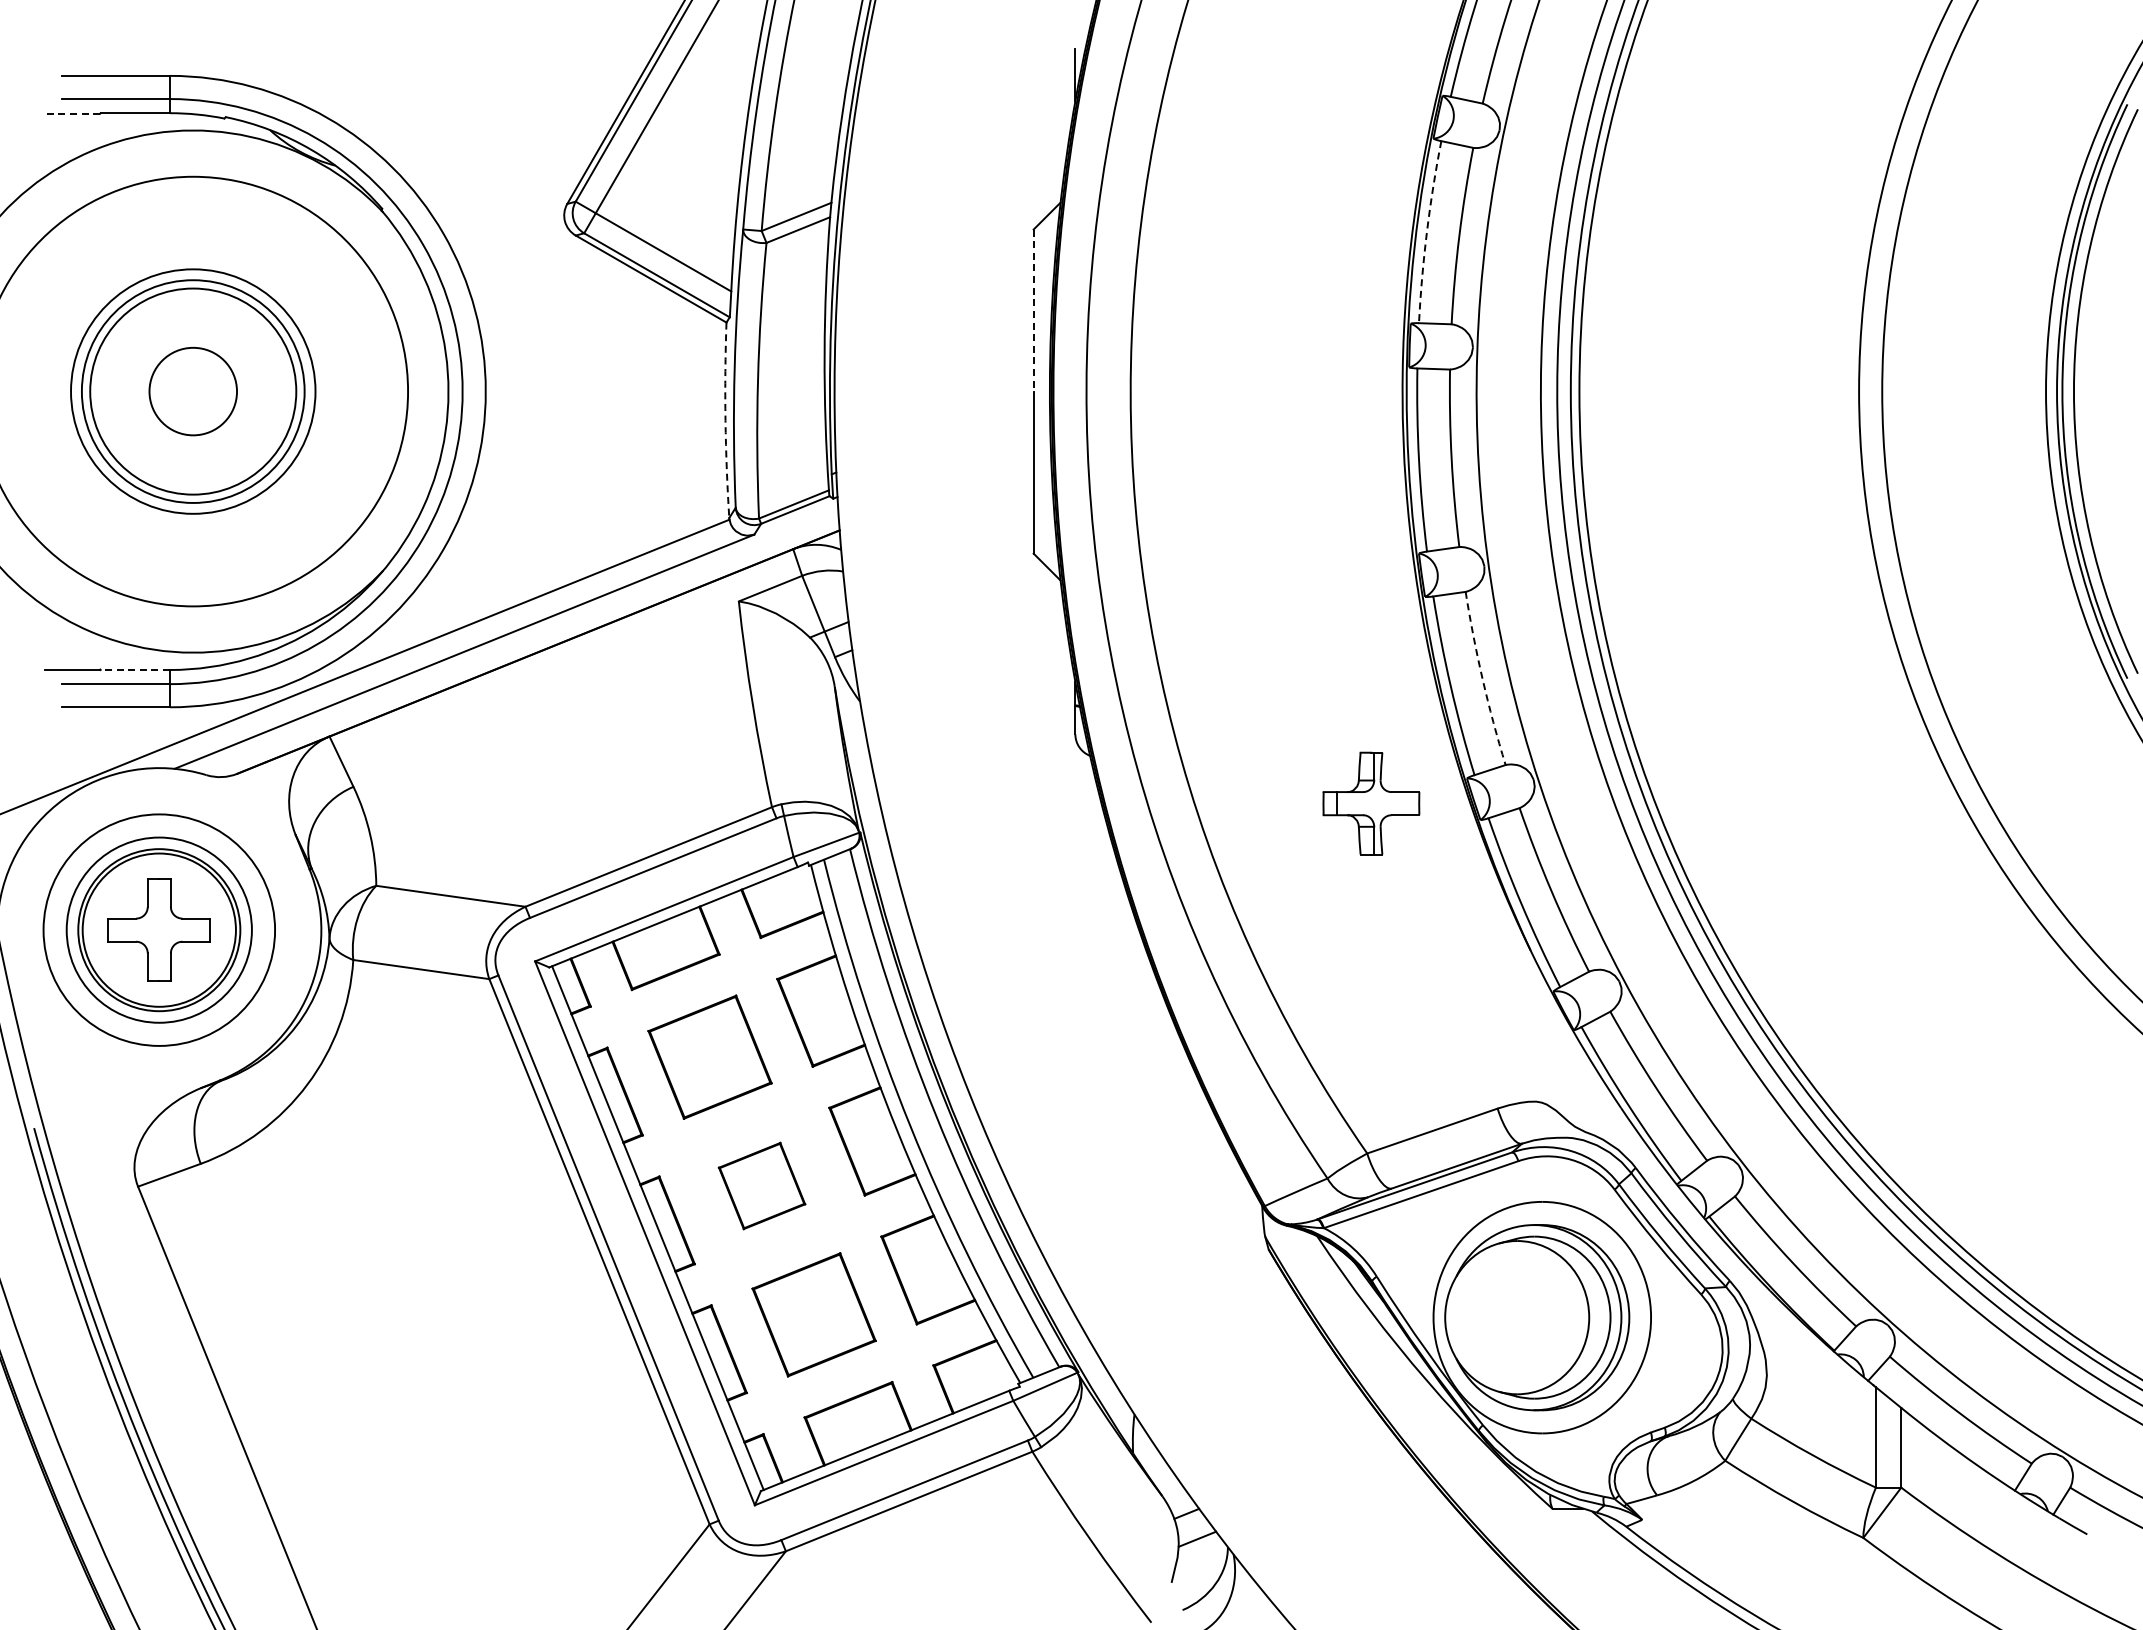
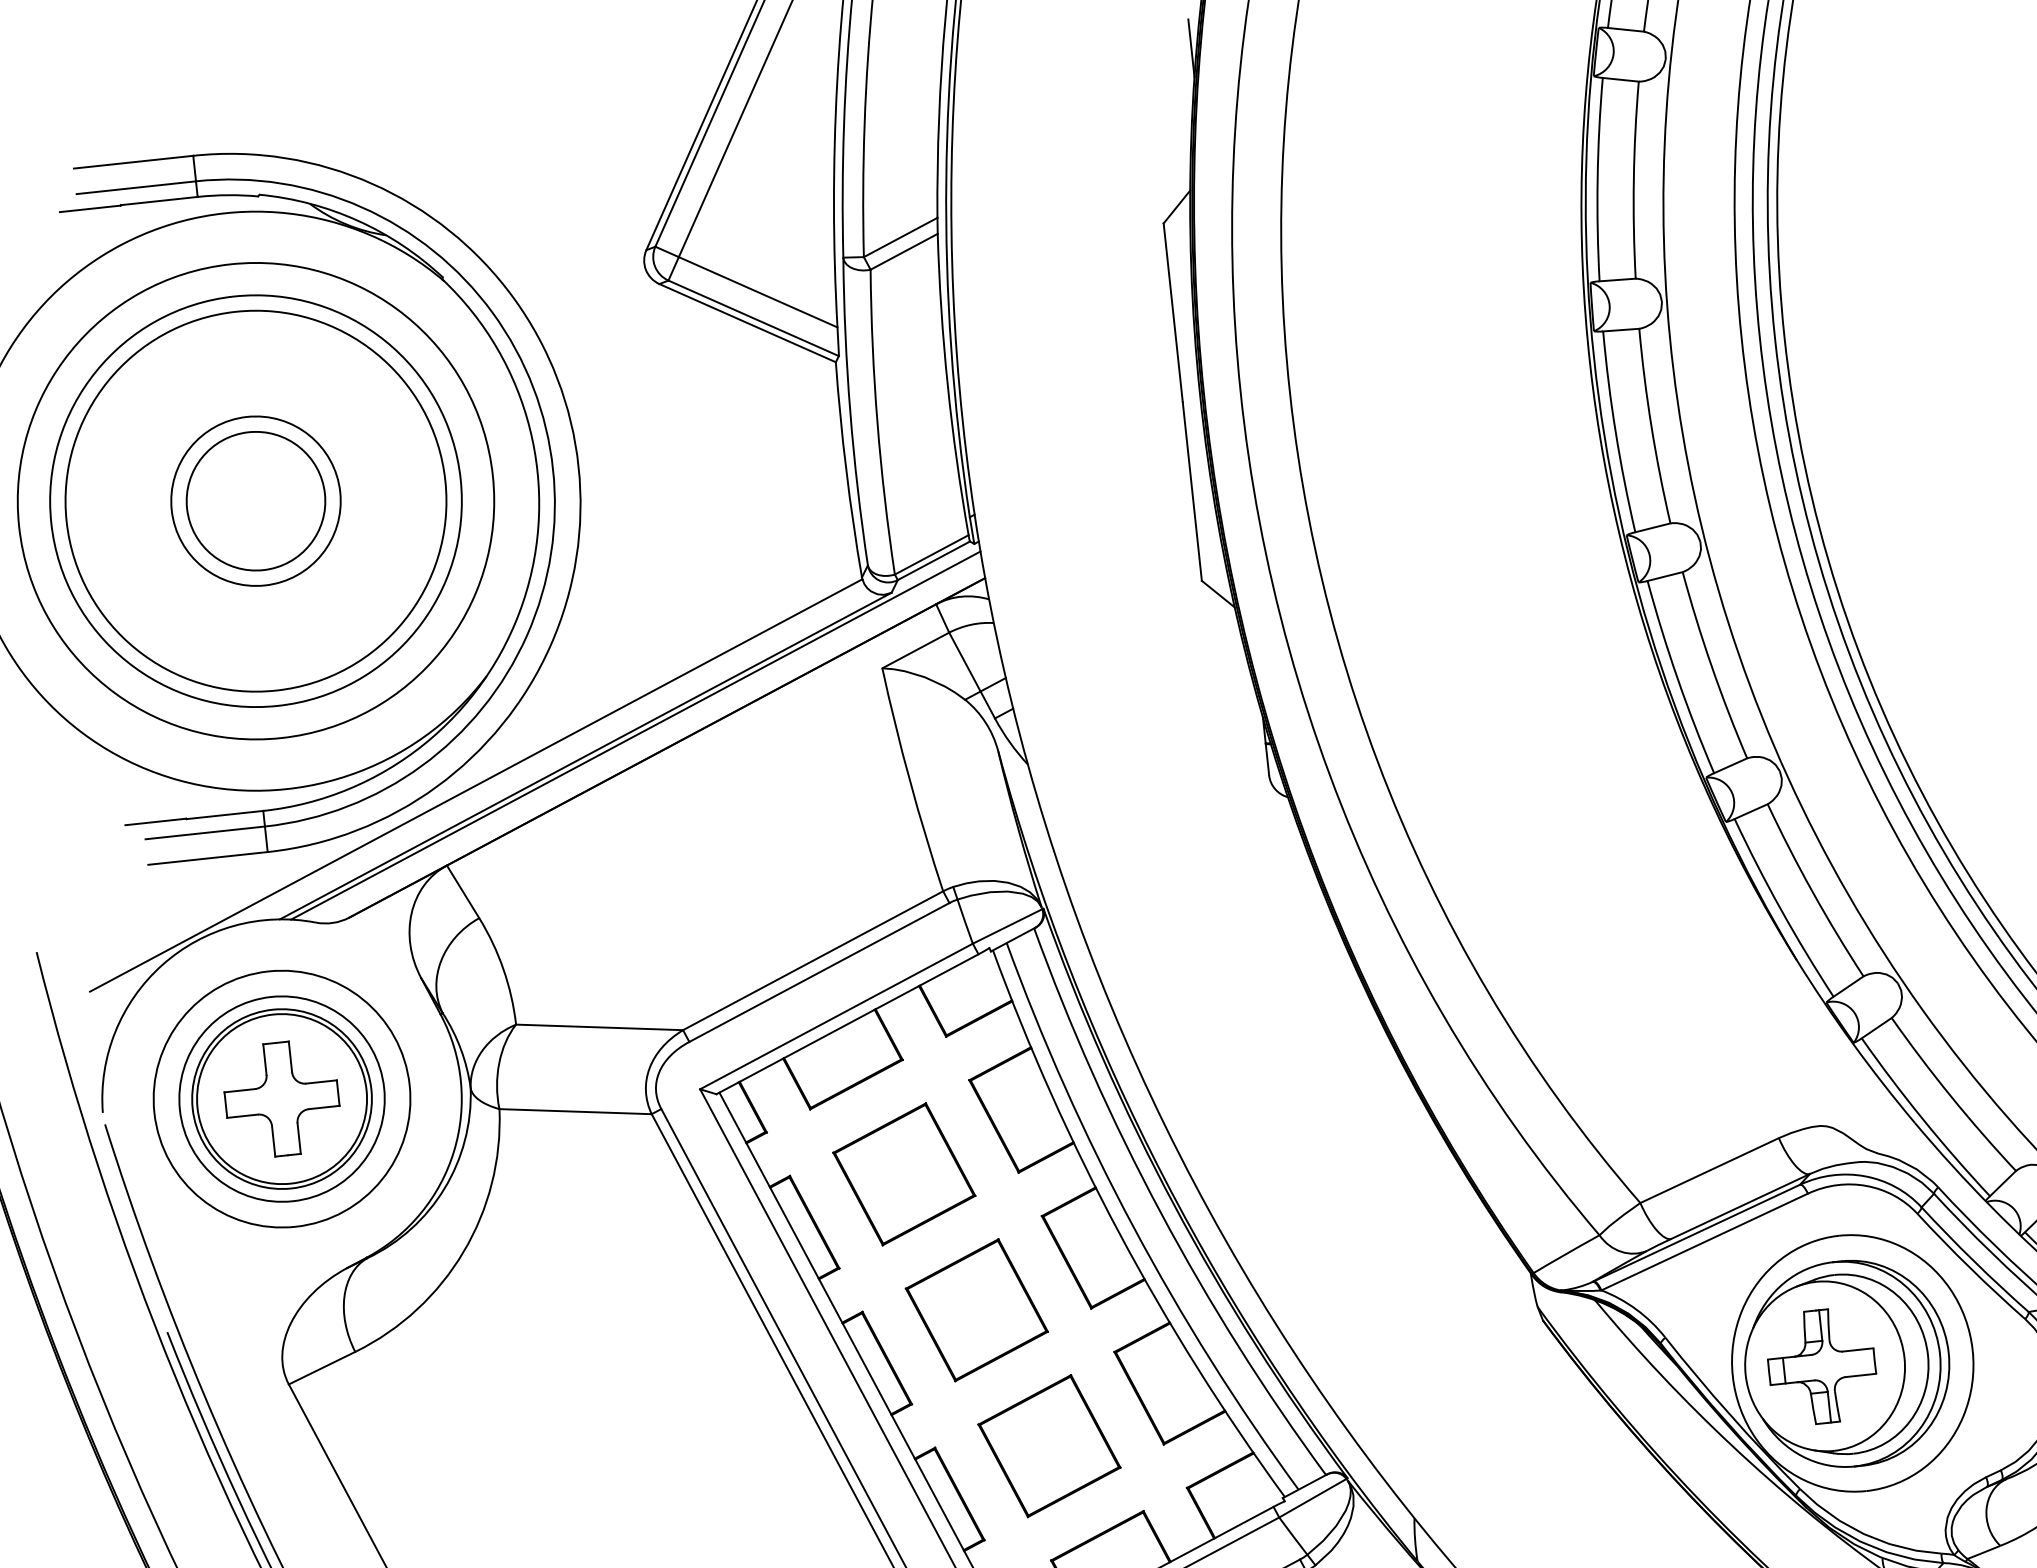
line: (72, 113) -> (90, 208), dashed -> solid
arc: (1426, 231) -> (1597, 179), dashed -> solid
line: (1033, 311) -> (1173, 313), dashed -> solid
circle: (192, 391) -> (255, 501), size x0.62
circle: (192, 391) -> (255, 501), size x1.43
circle: (192, 391) -> (255, 501), size x1.67
circle: (193, 391) -> (256, 501), size x1.67
arc: (725, 420) -> (846, 470), dashed -> solid
line: (511, 638) -> (636, 735), added
line: (135, 669) -> (225, 814), dashed -> solid
arc: (1482, 679) -> (1711, 666), dashed -> solid
part: (1371, 803) -> (1822, 1366), moved
part: (761, 1185) -> (976, 1309), size x1.43

